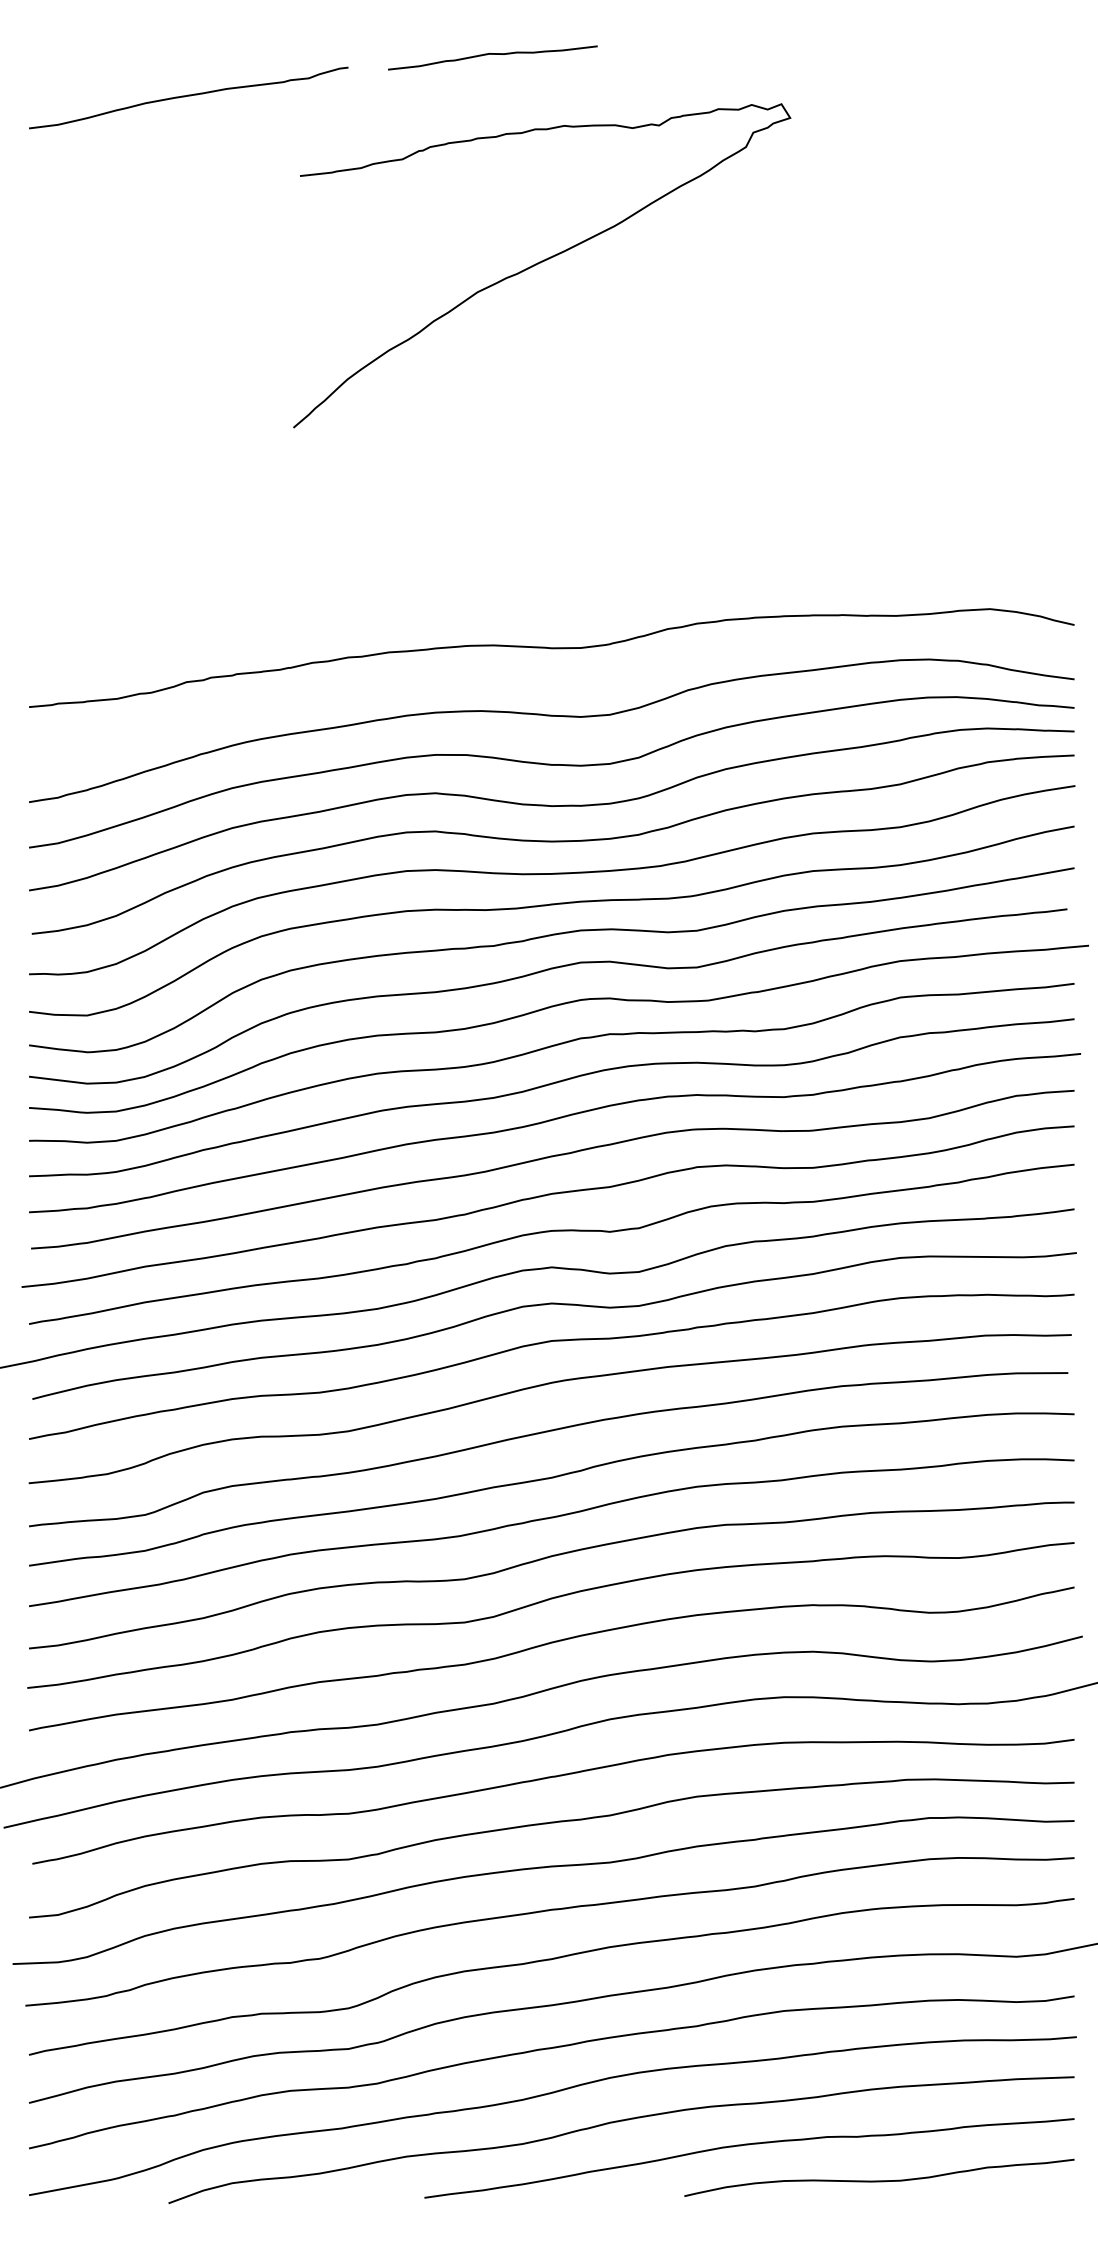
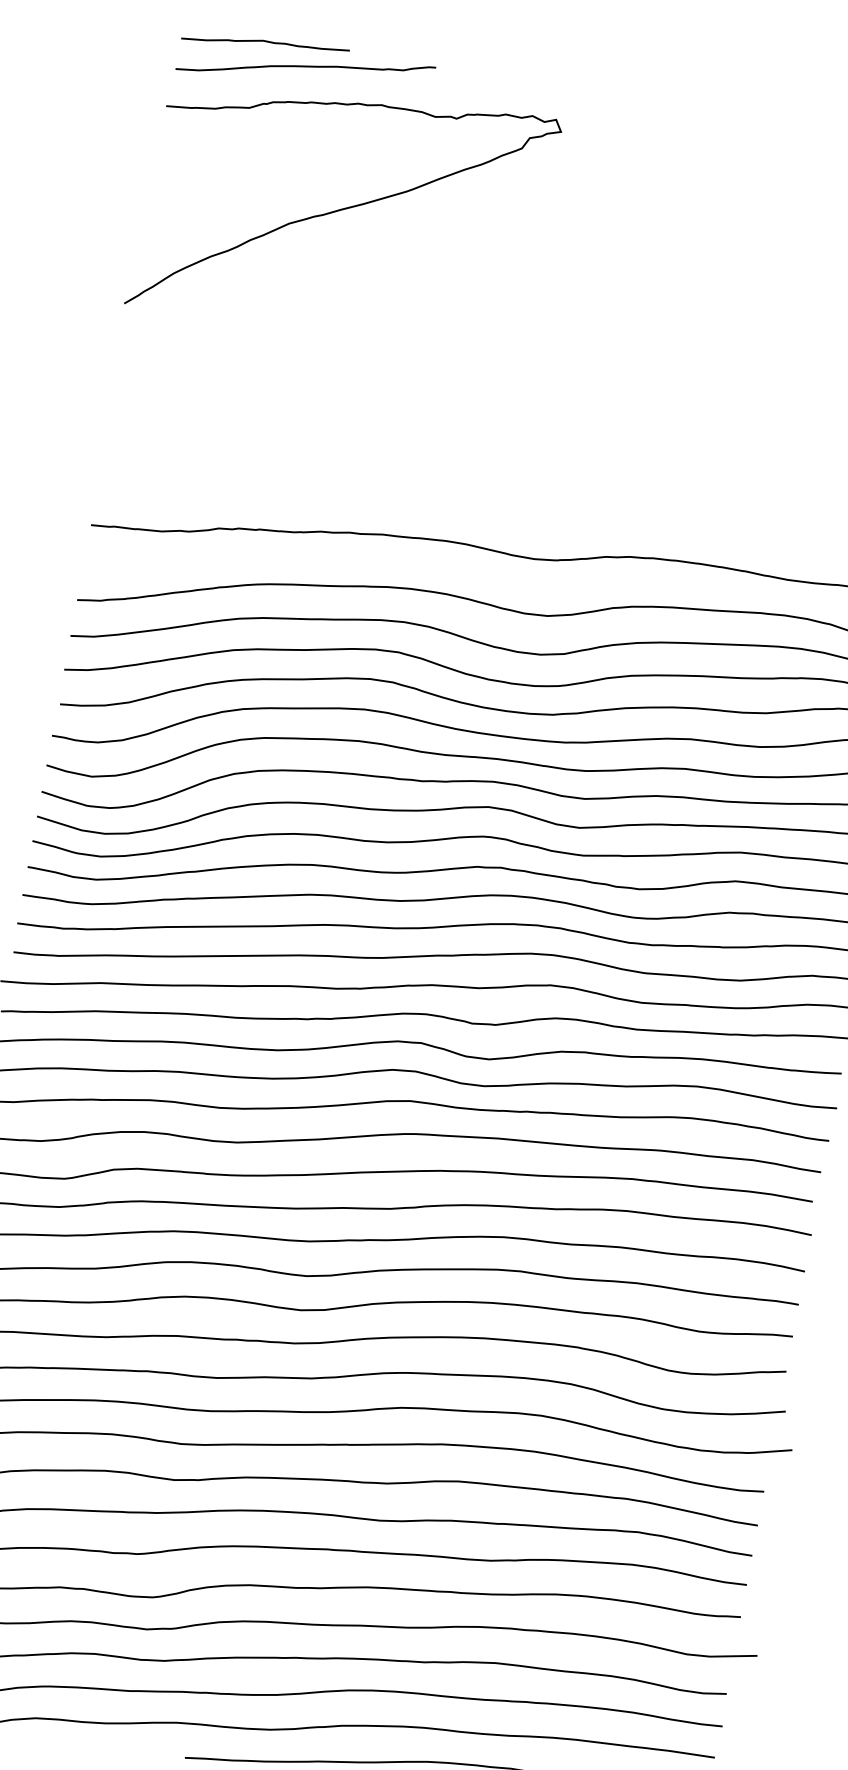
curve: (492, 54) -> (265, 41), moved
curve: (540, 263) -> (342, 210), moved

